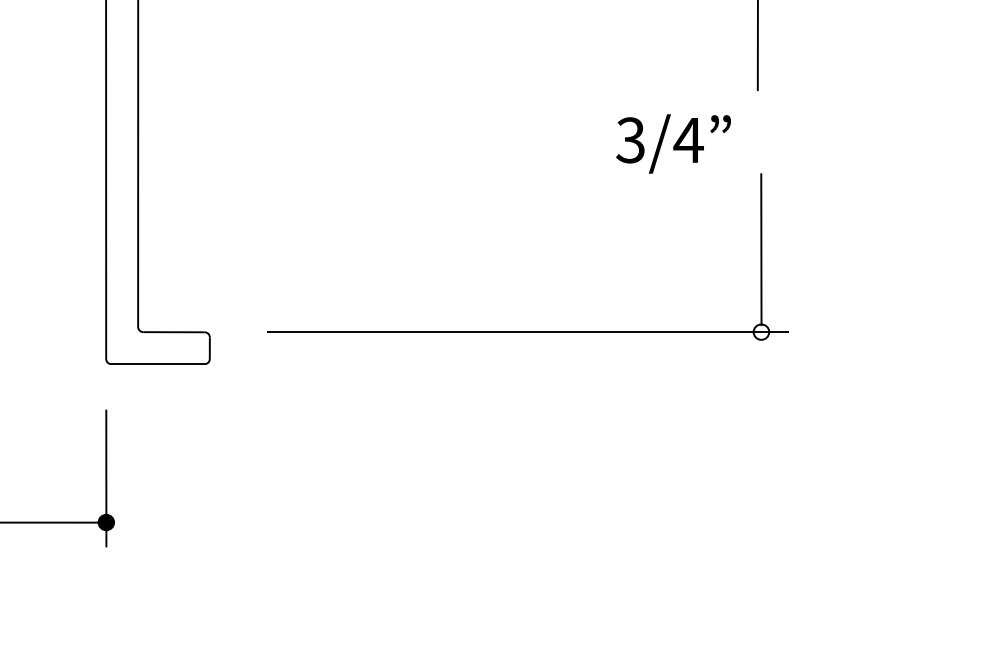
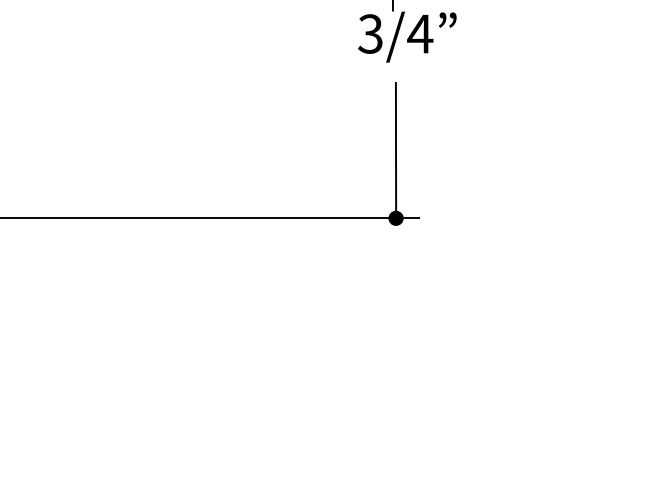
text: (673, 143) -> (407, 36), moved
fill: (761, 331) -> (396, 217), added

